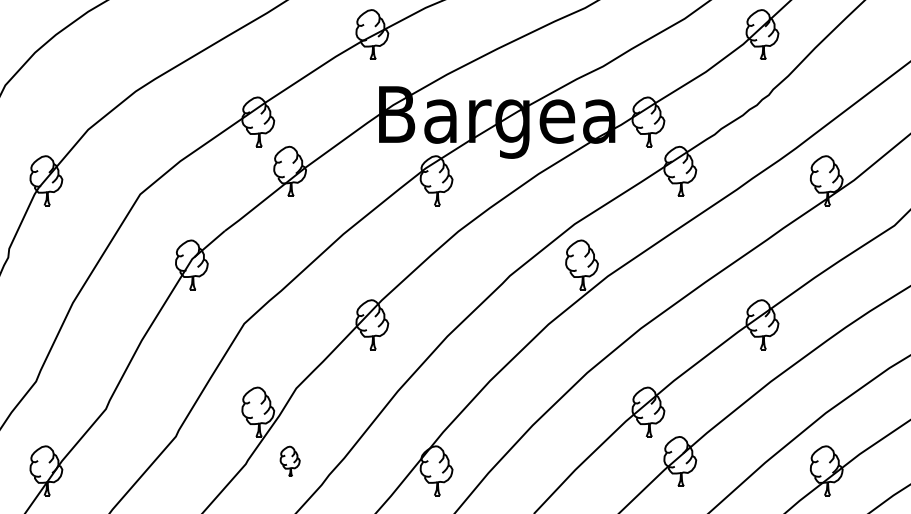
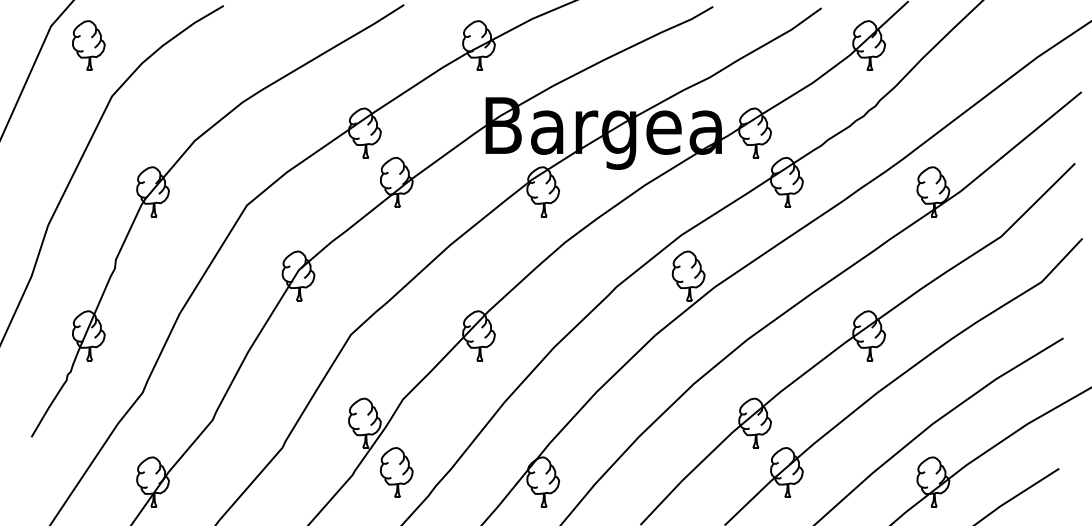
part: (289, 461) -> (396, 472), size x1.67

